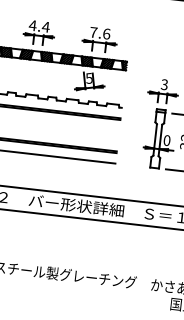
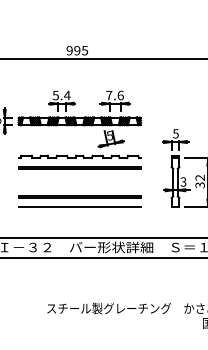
text: (32, 25) -> (55, 95), 4.4 -> 5.4
text: (164, 84) -> (175, 133), 3 -> 5
text: (167, 139) -> (183, 181), 0 -> 3

